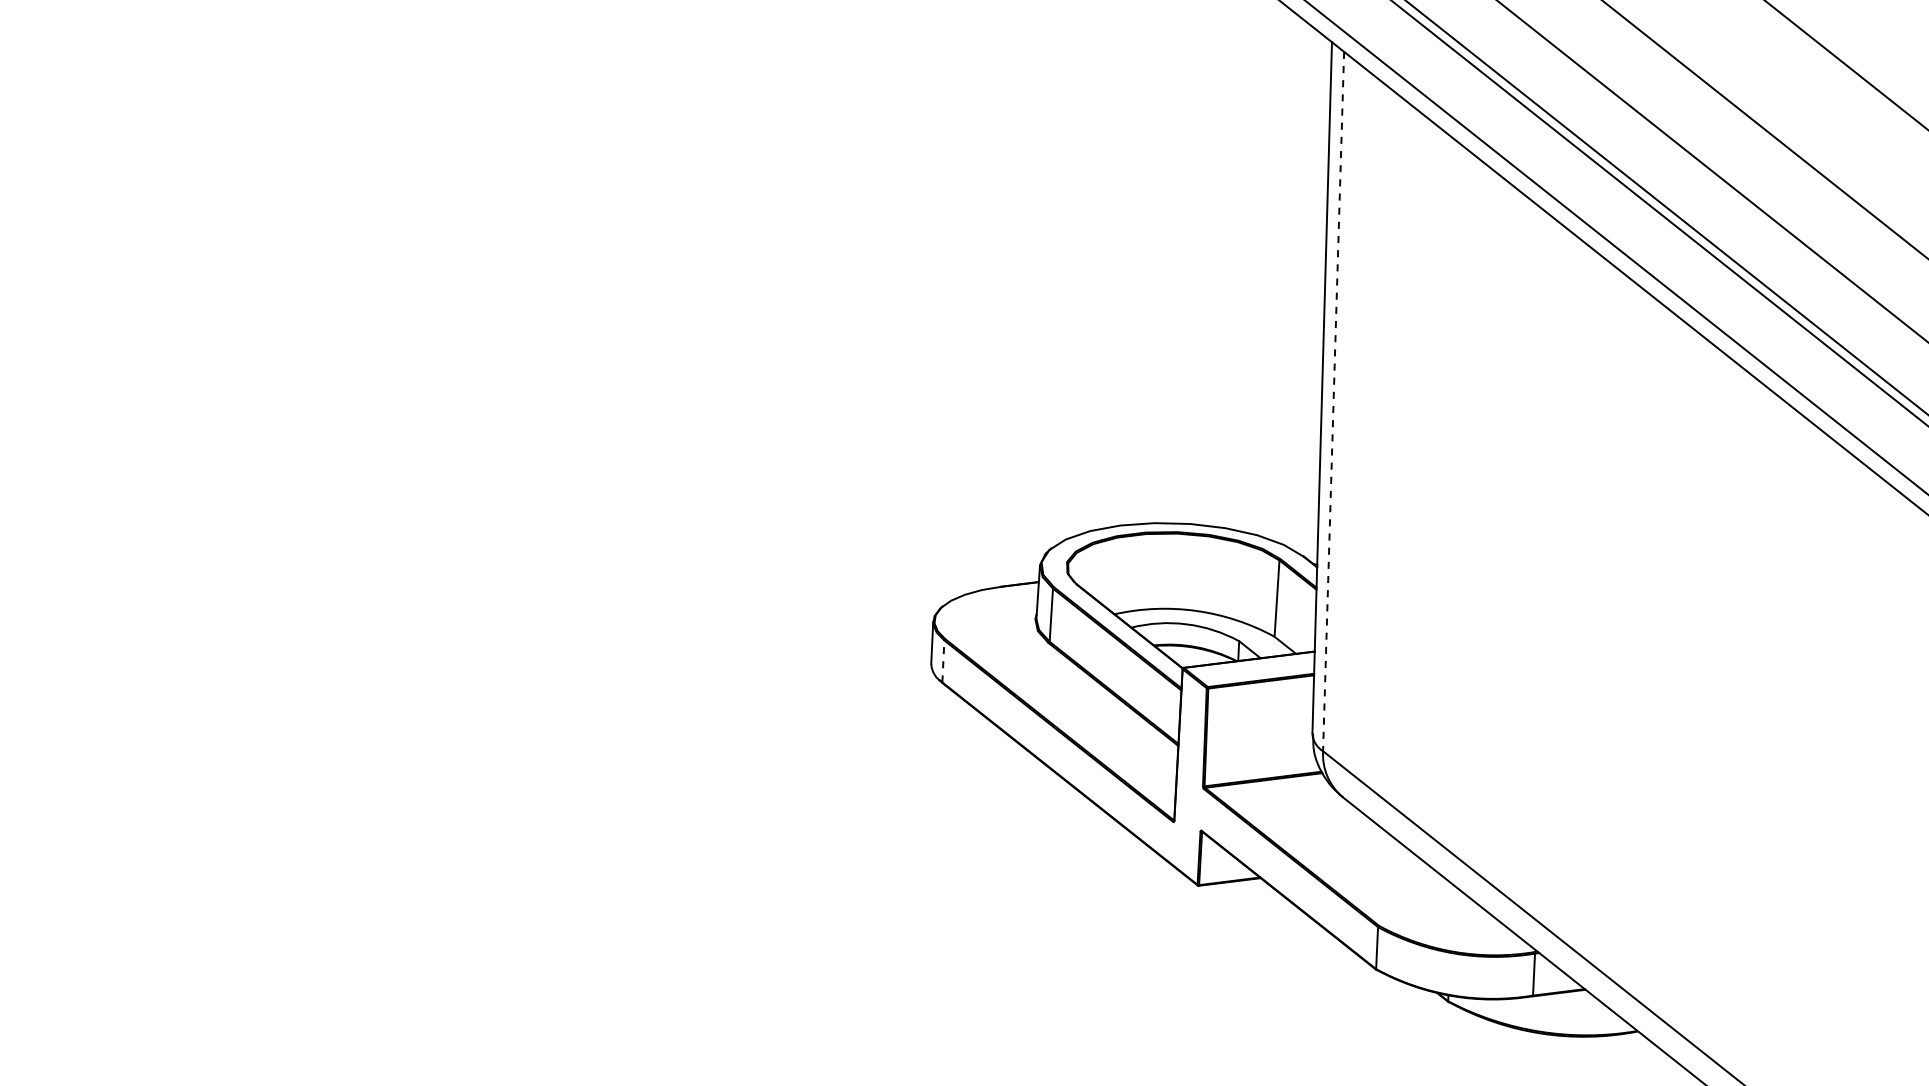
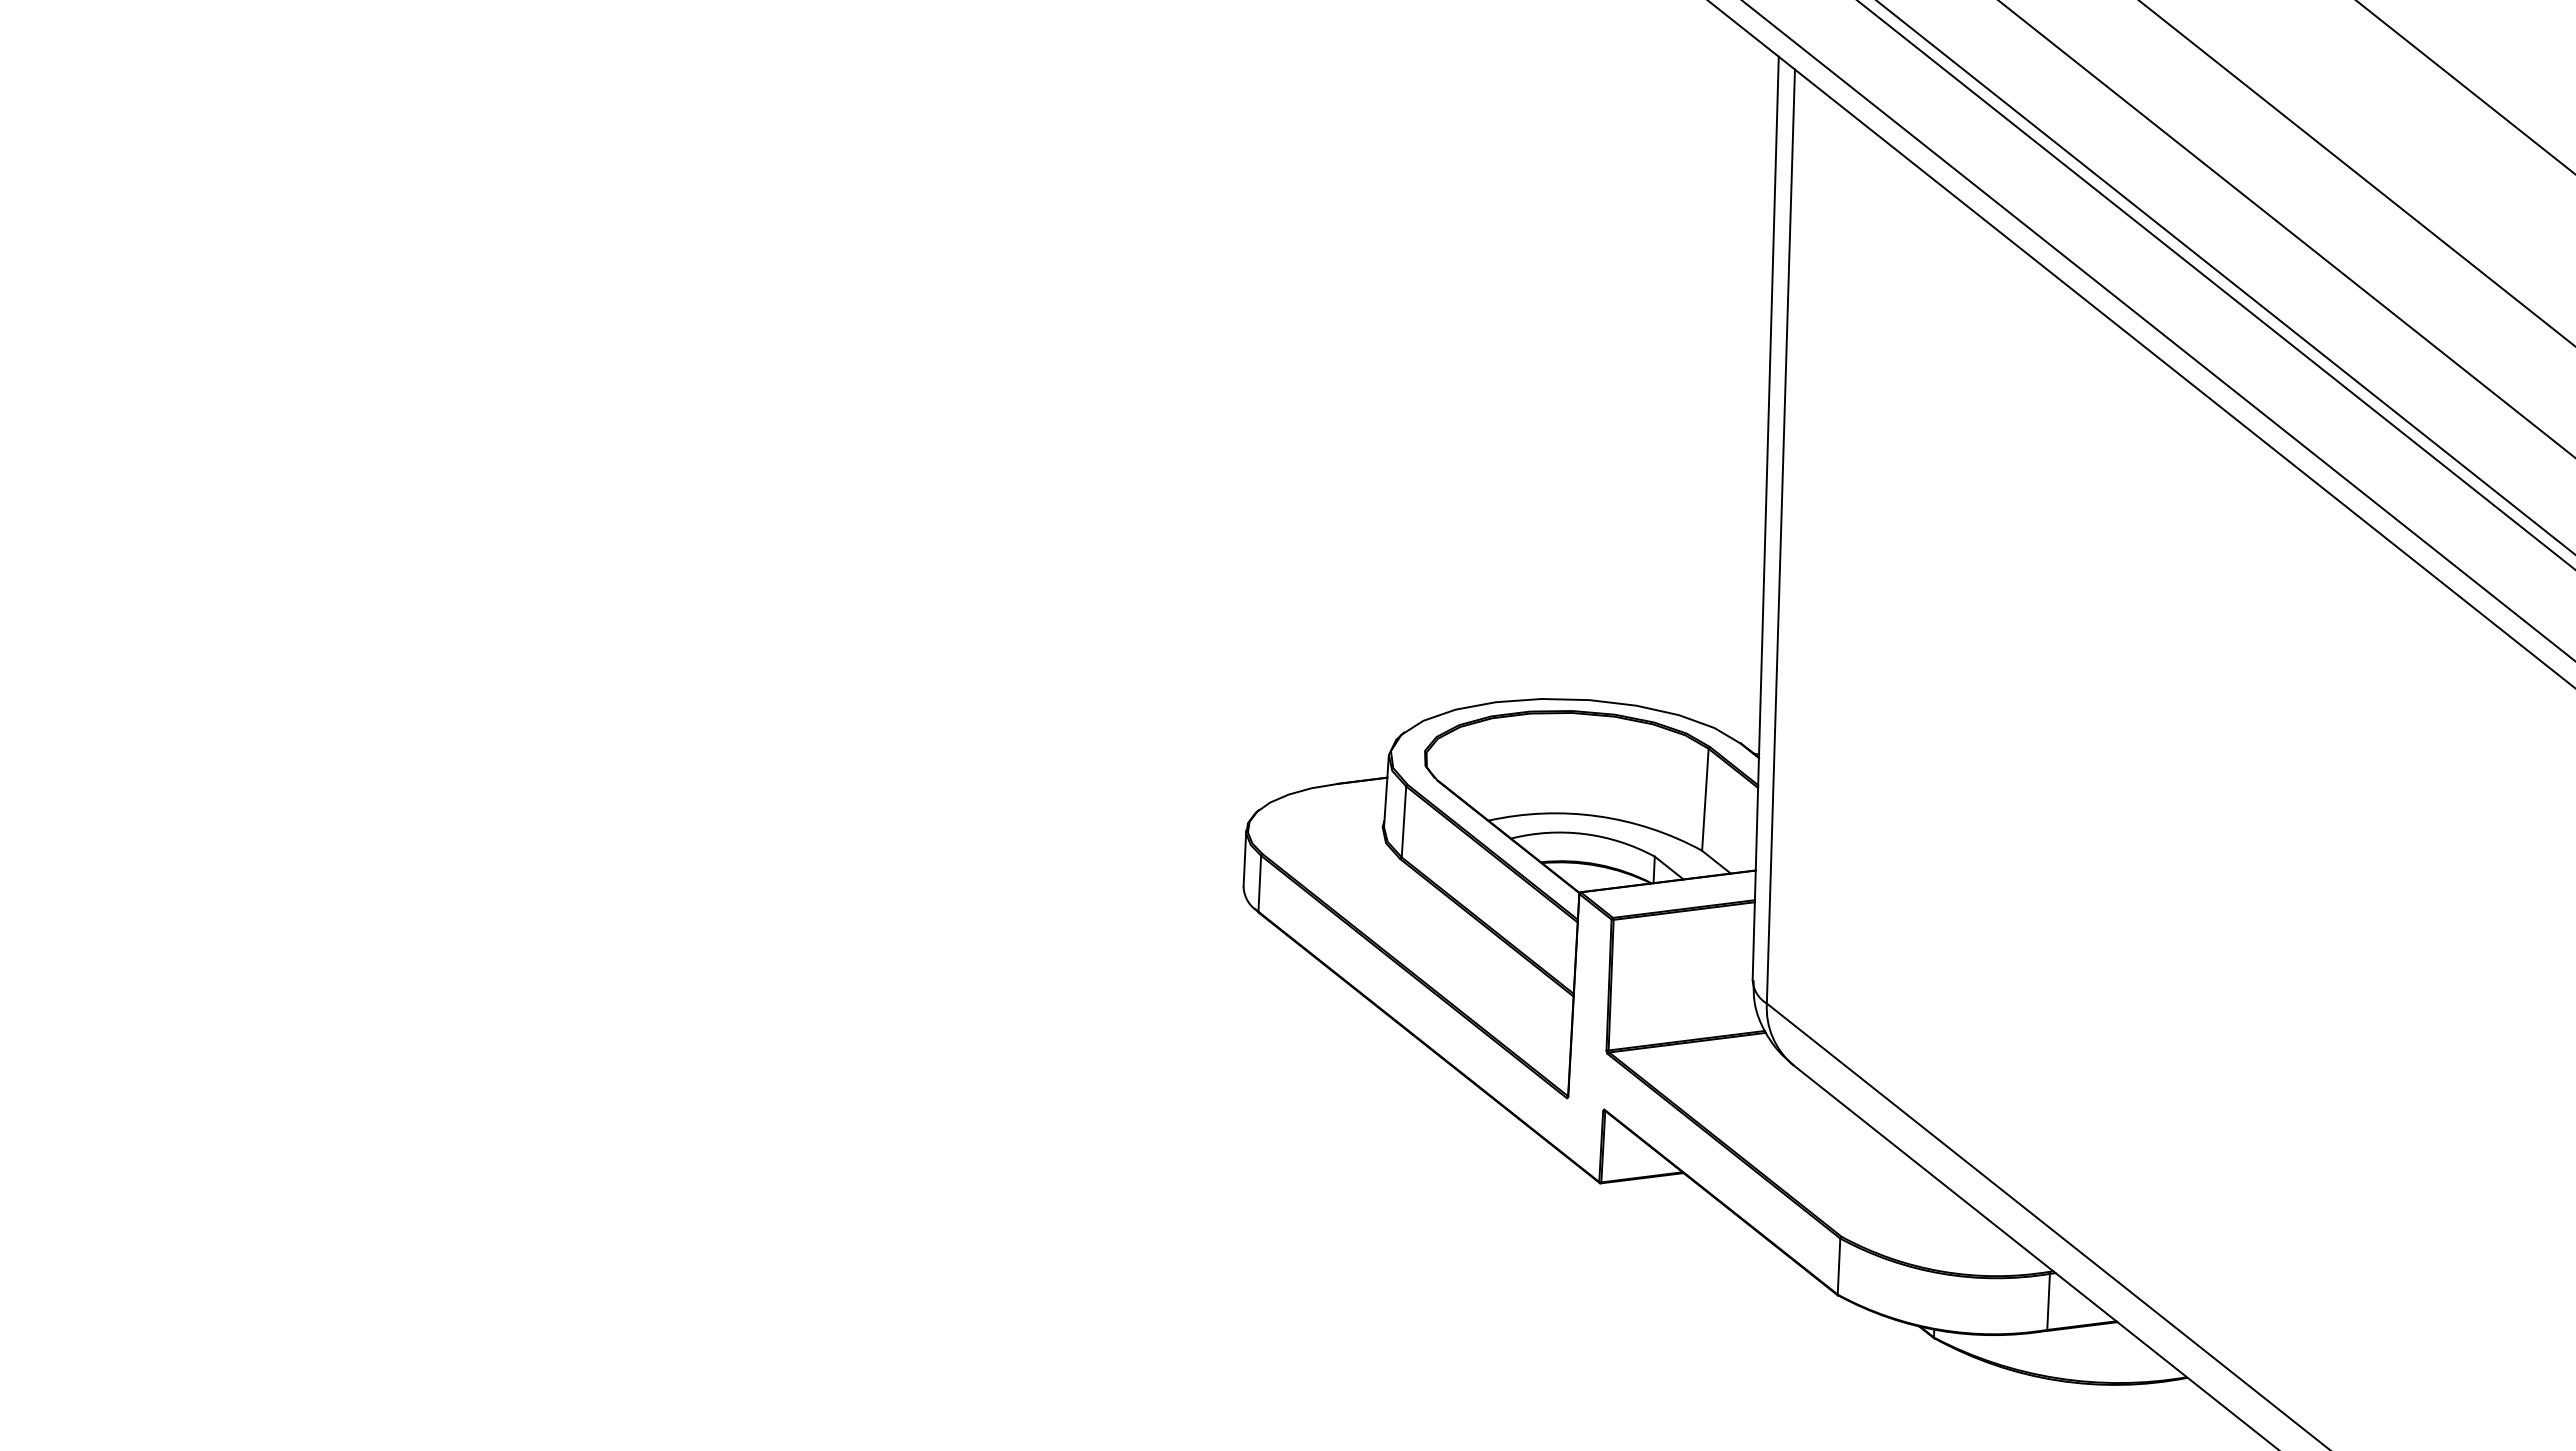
line: (1333, 402) -> (1780, 537), dashed -> solid
line: (943, 661) -> (1259, 883), dashed -> solid

